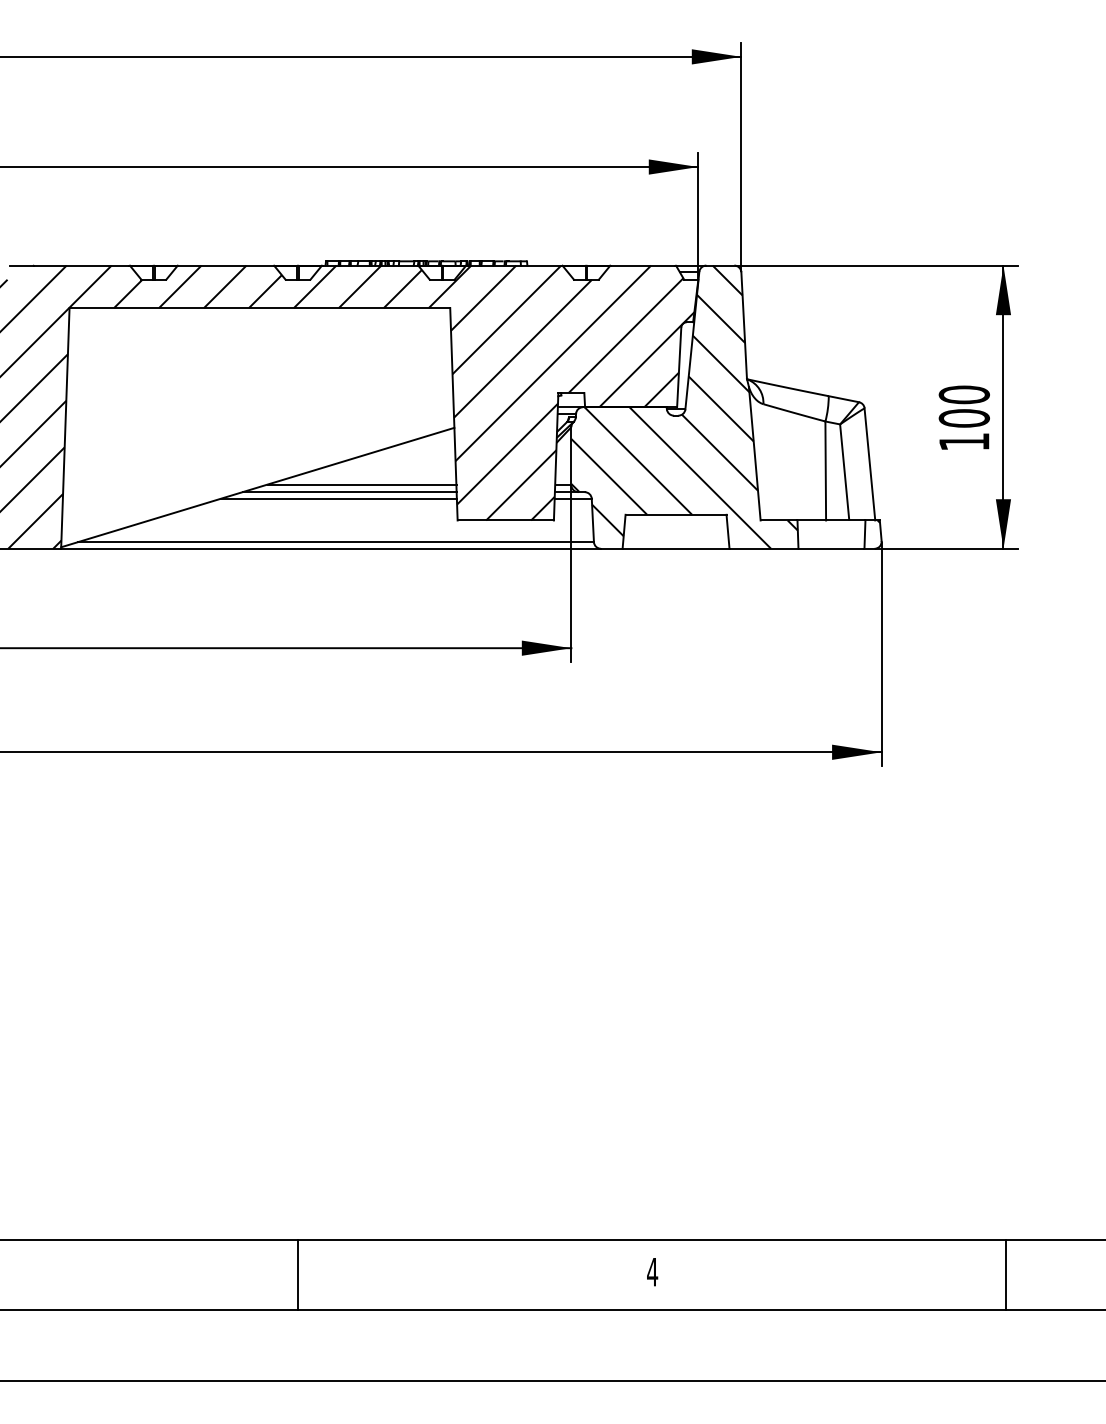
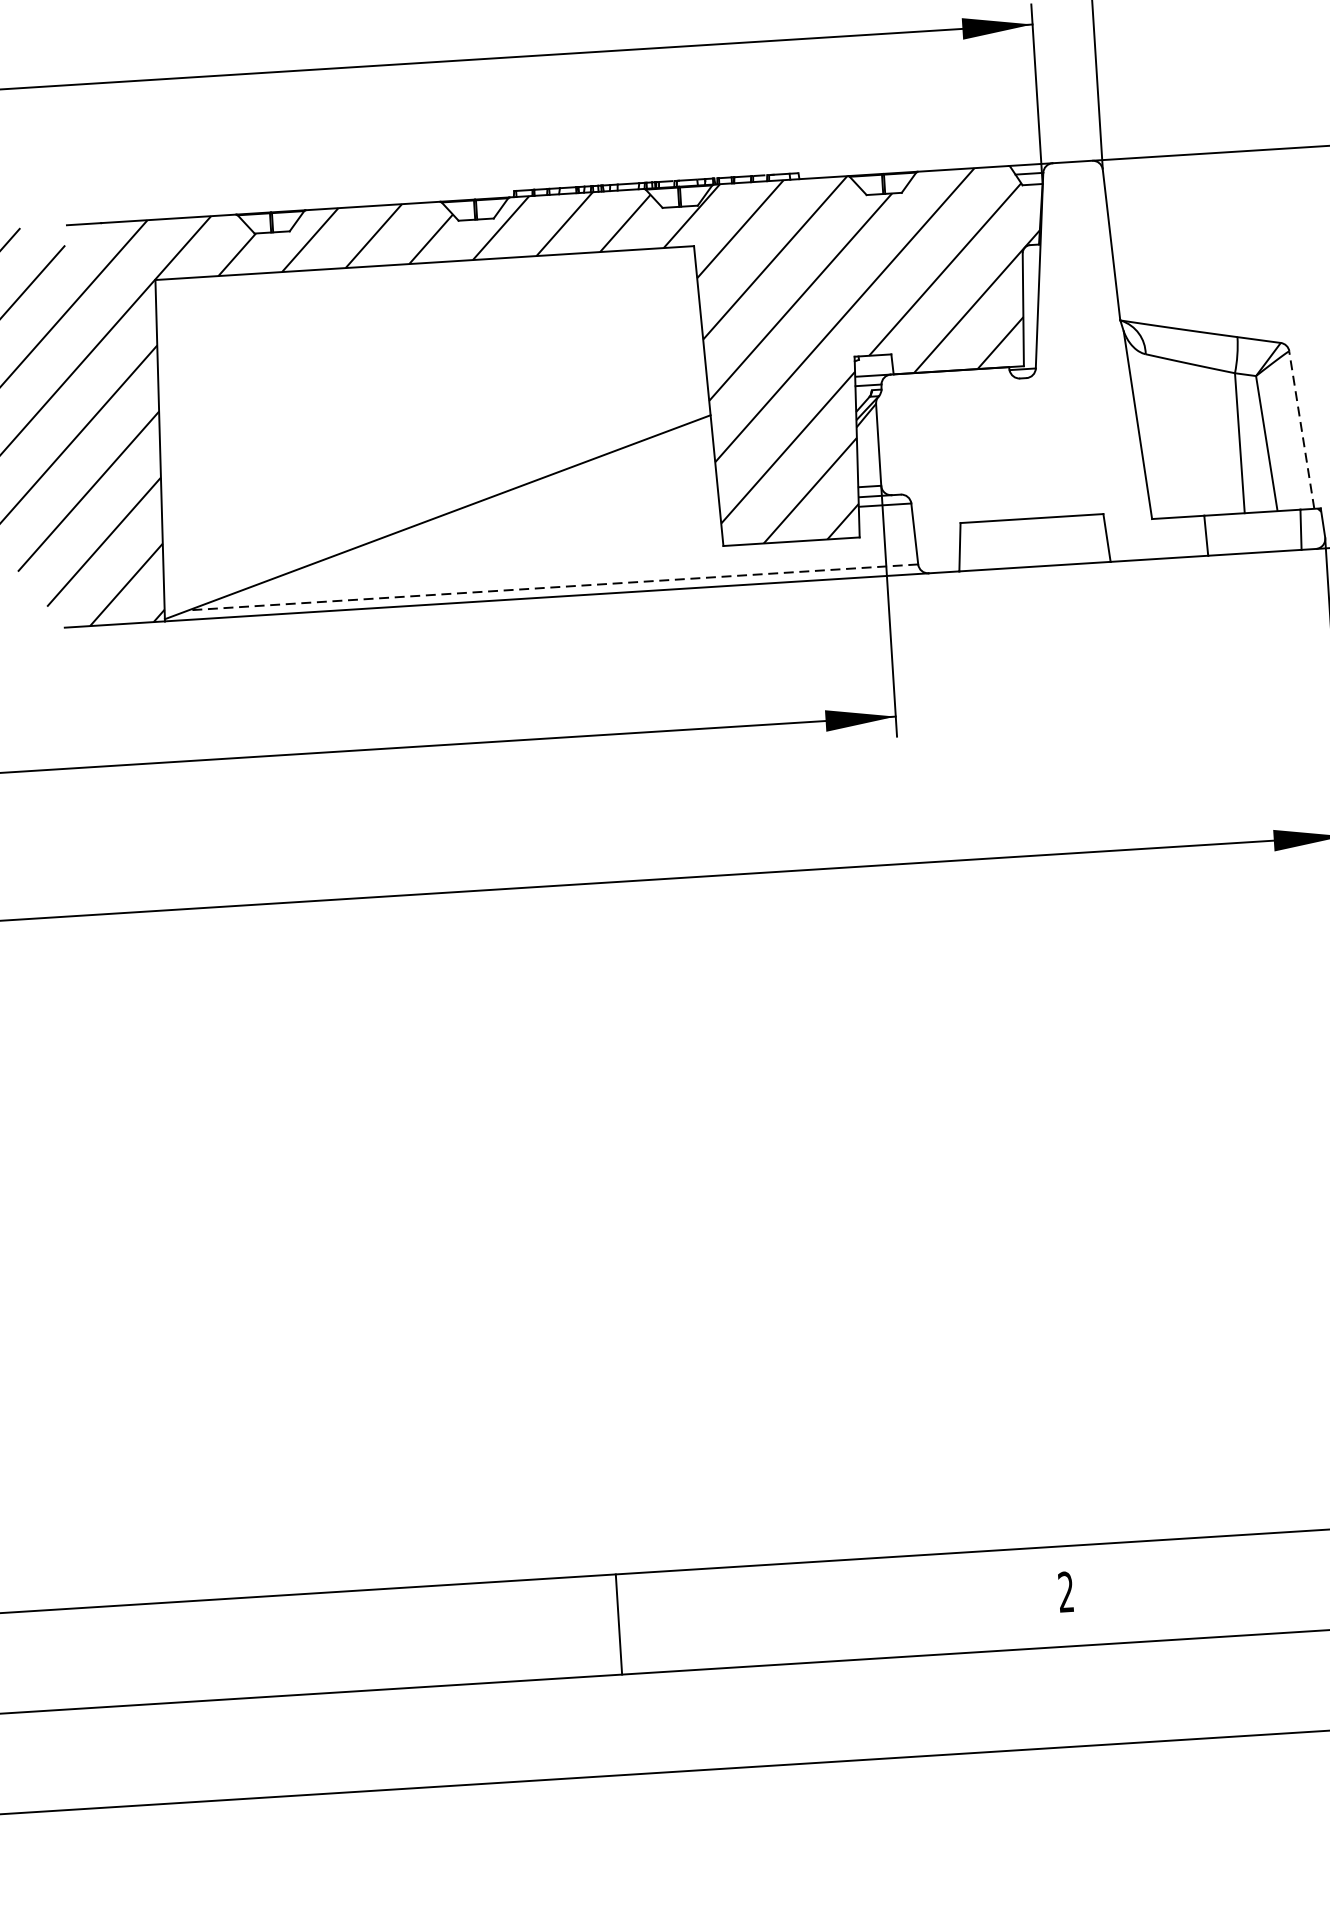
hatch: (684, 406) -> (1034, 364), removed
line: (869, 463) -> (1301, 428), solid -> dashed
line: (361, 484) -> (584, 503), removed
line: (349, 492) -> (567, 516), removed
line: (338, 498) -> (552, 525), removed
line: (336, 542) -> (553, 587), solid -> dashed
text: (652, 1271) -> (1065, 1591), 4 -> 2
line: (298, 1274) -> (619, 1623), moved

